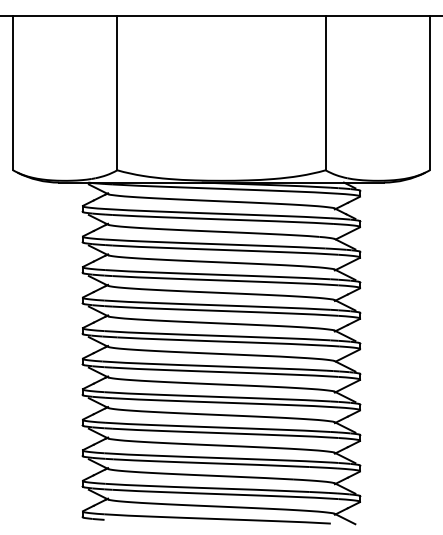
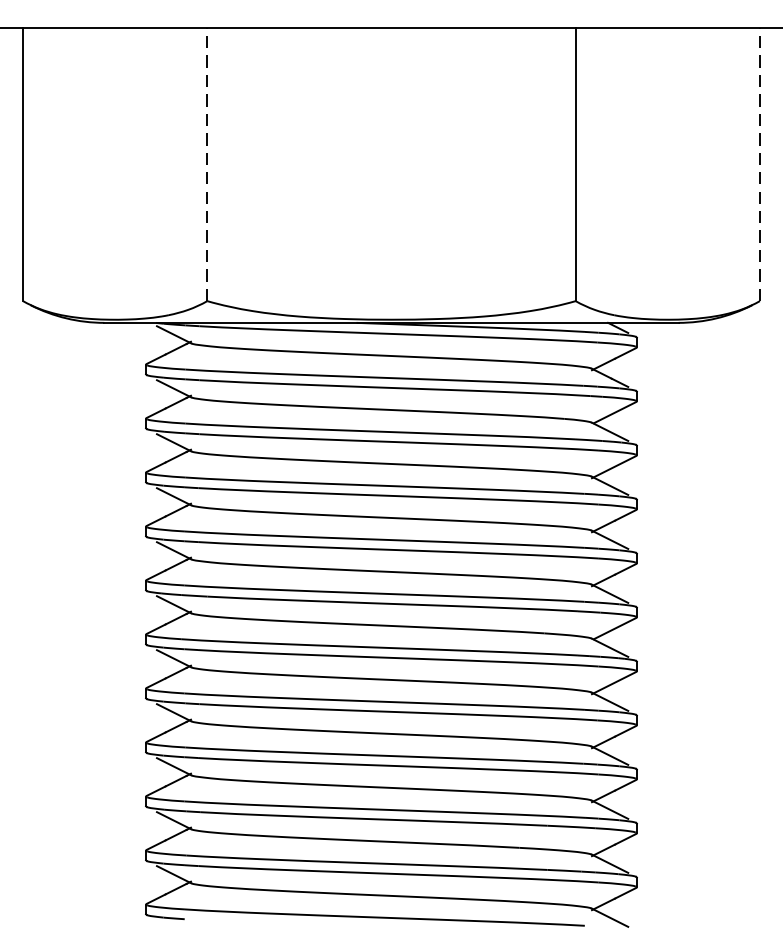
line: (117, 92) -> (207, 163), solid -> dashed
line: (429, 92) -> (759, 163), solid -> dashed

